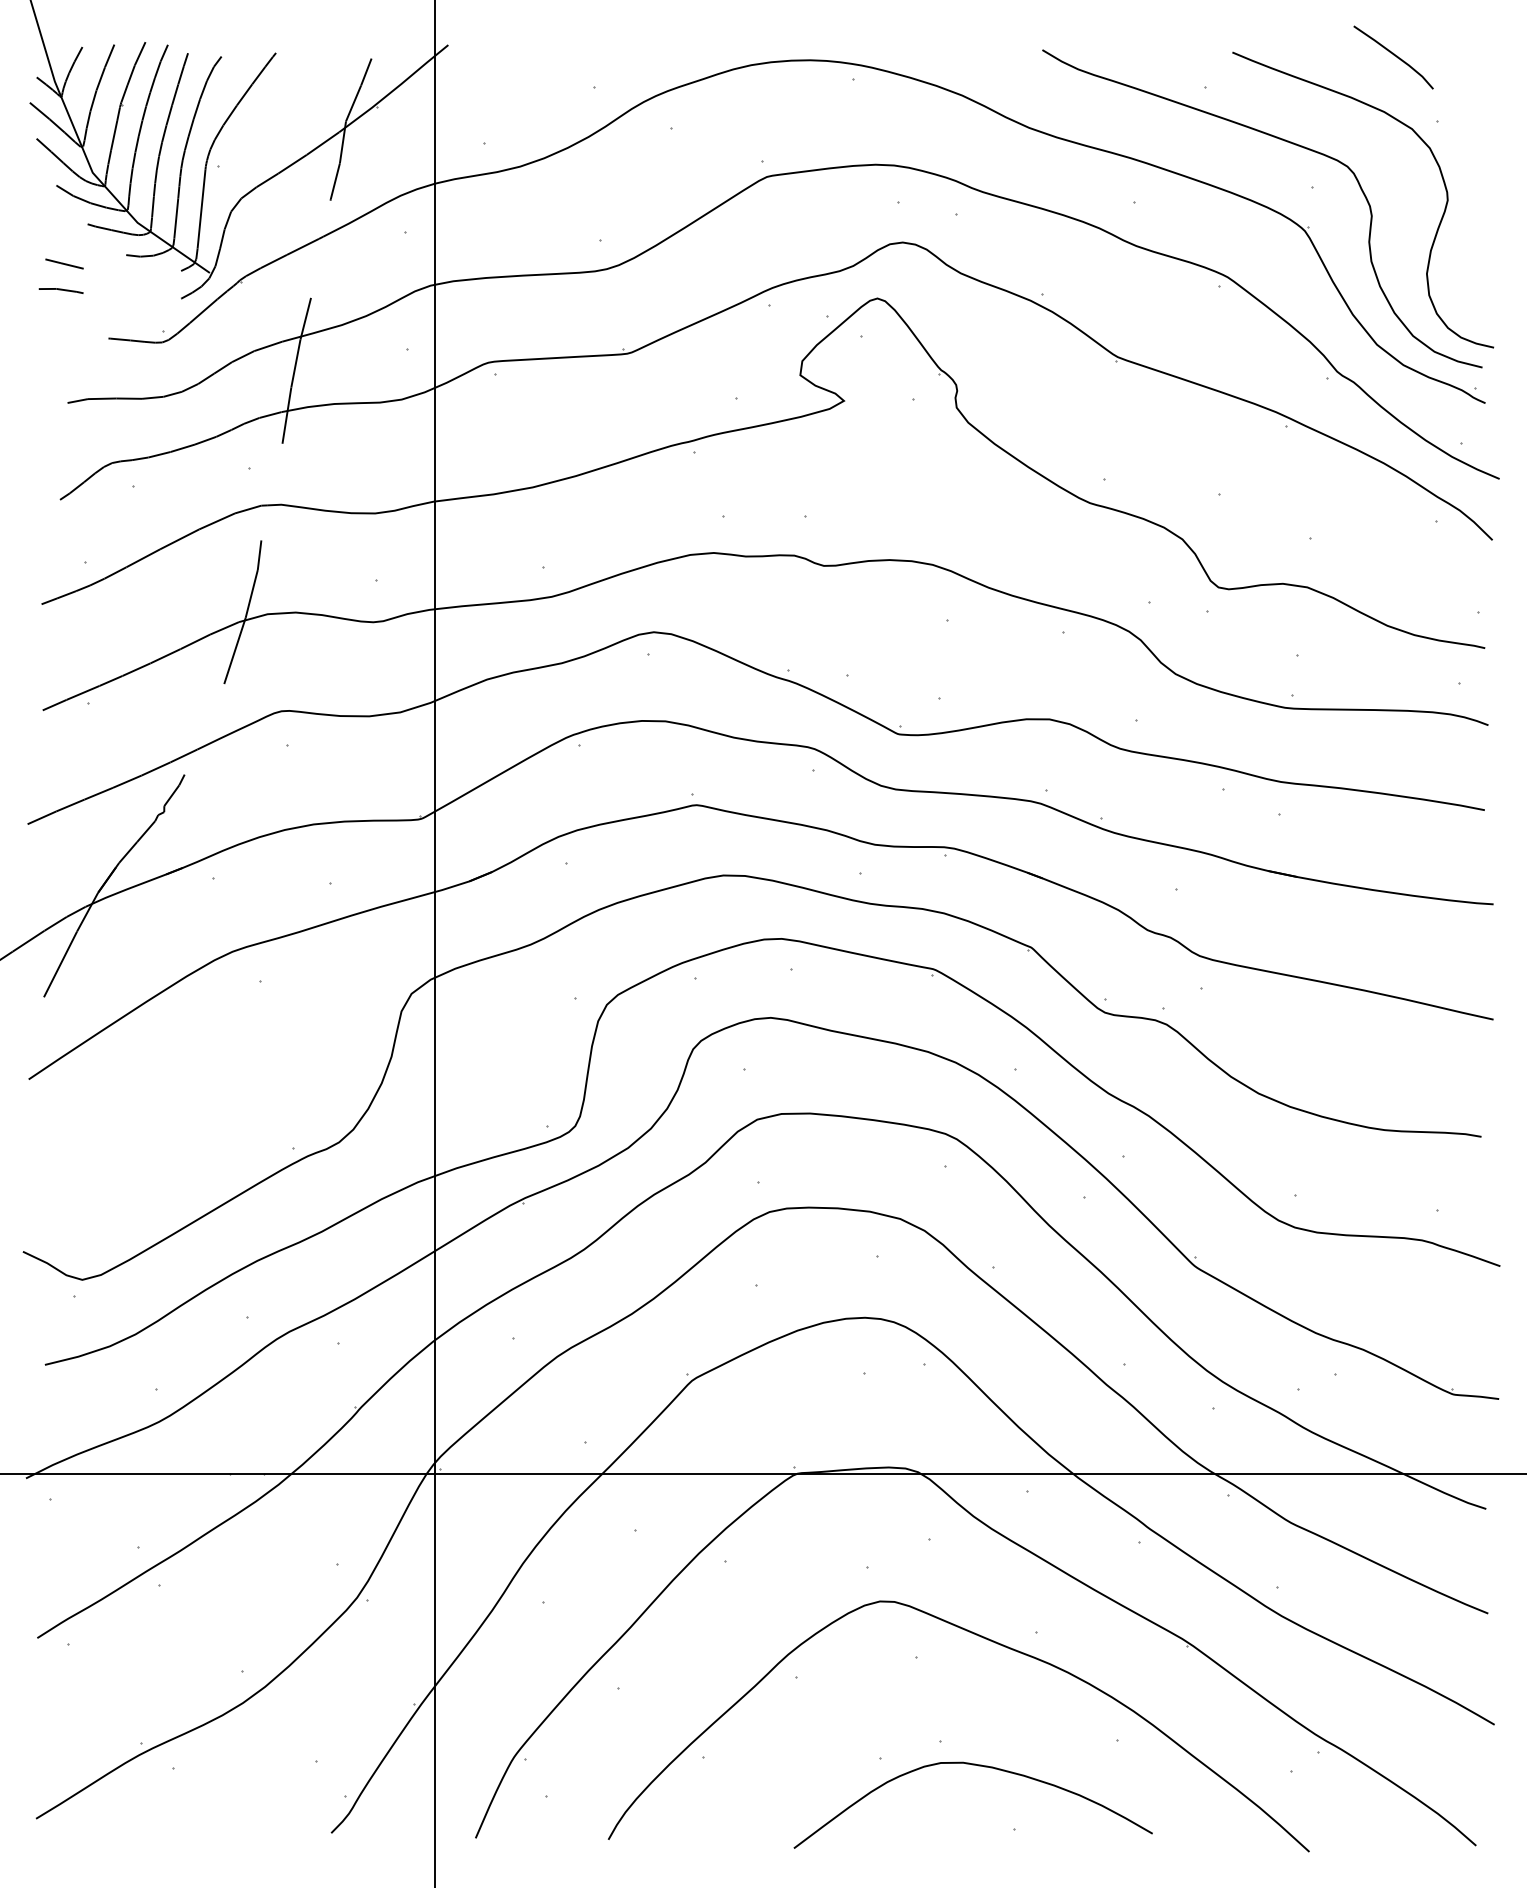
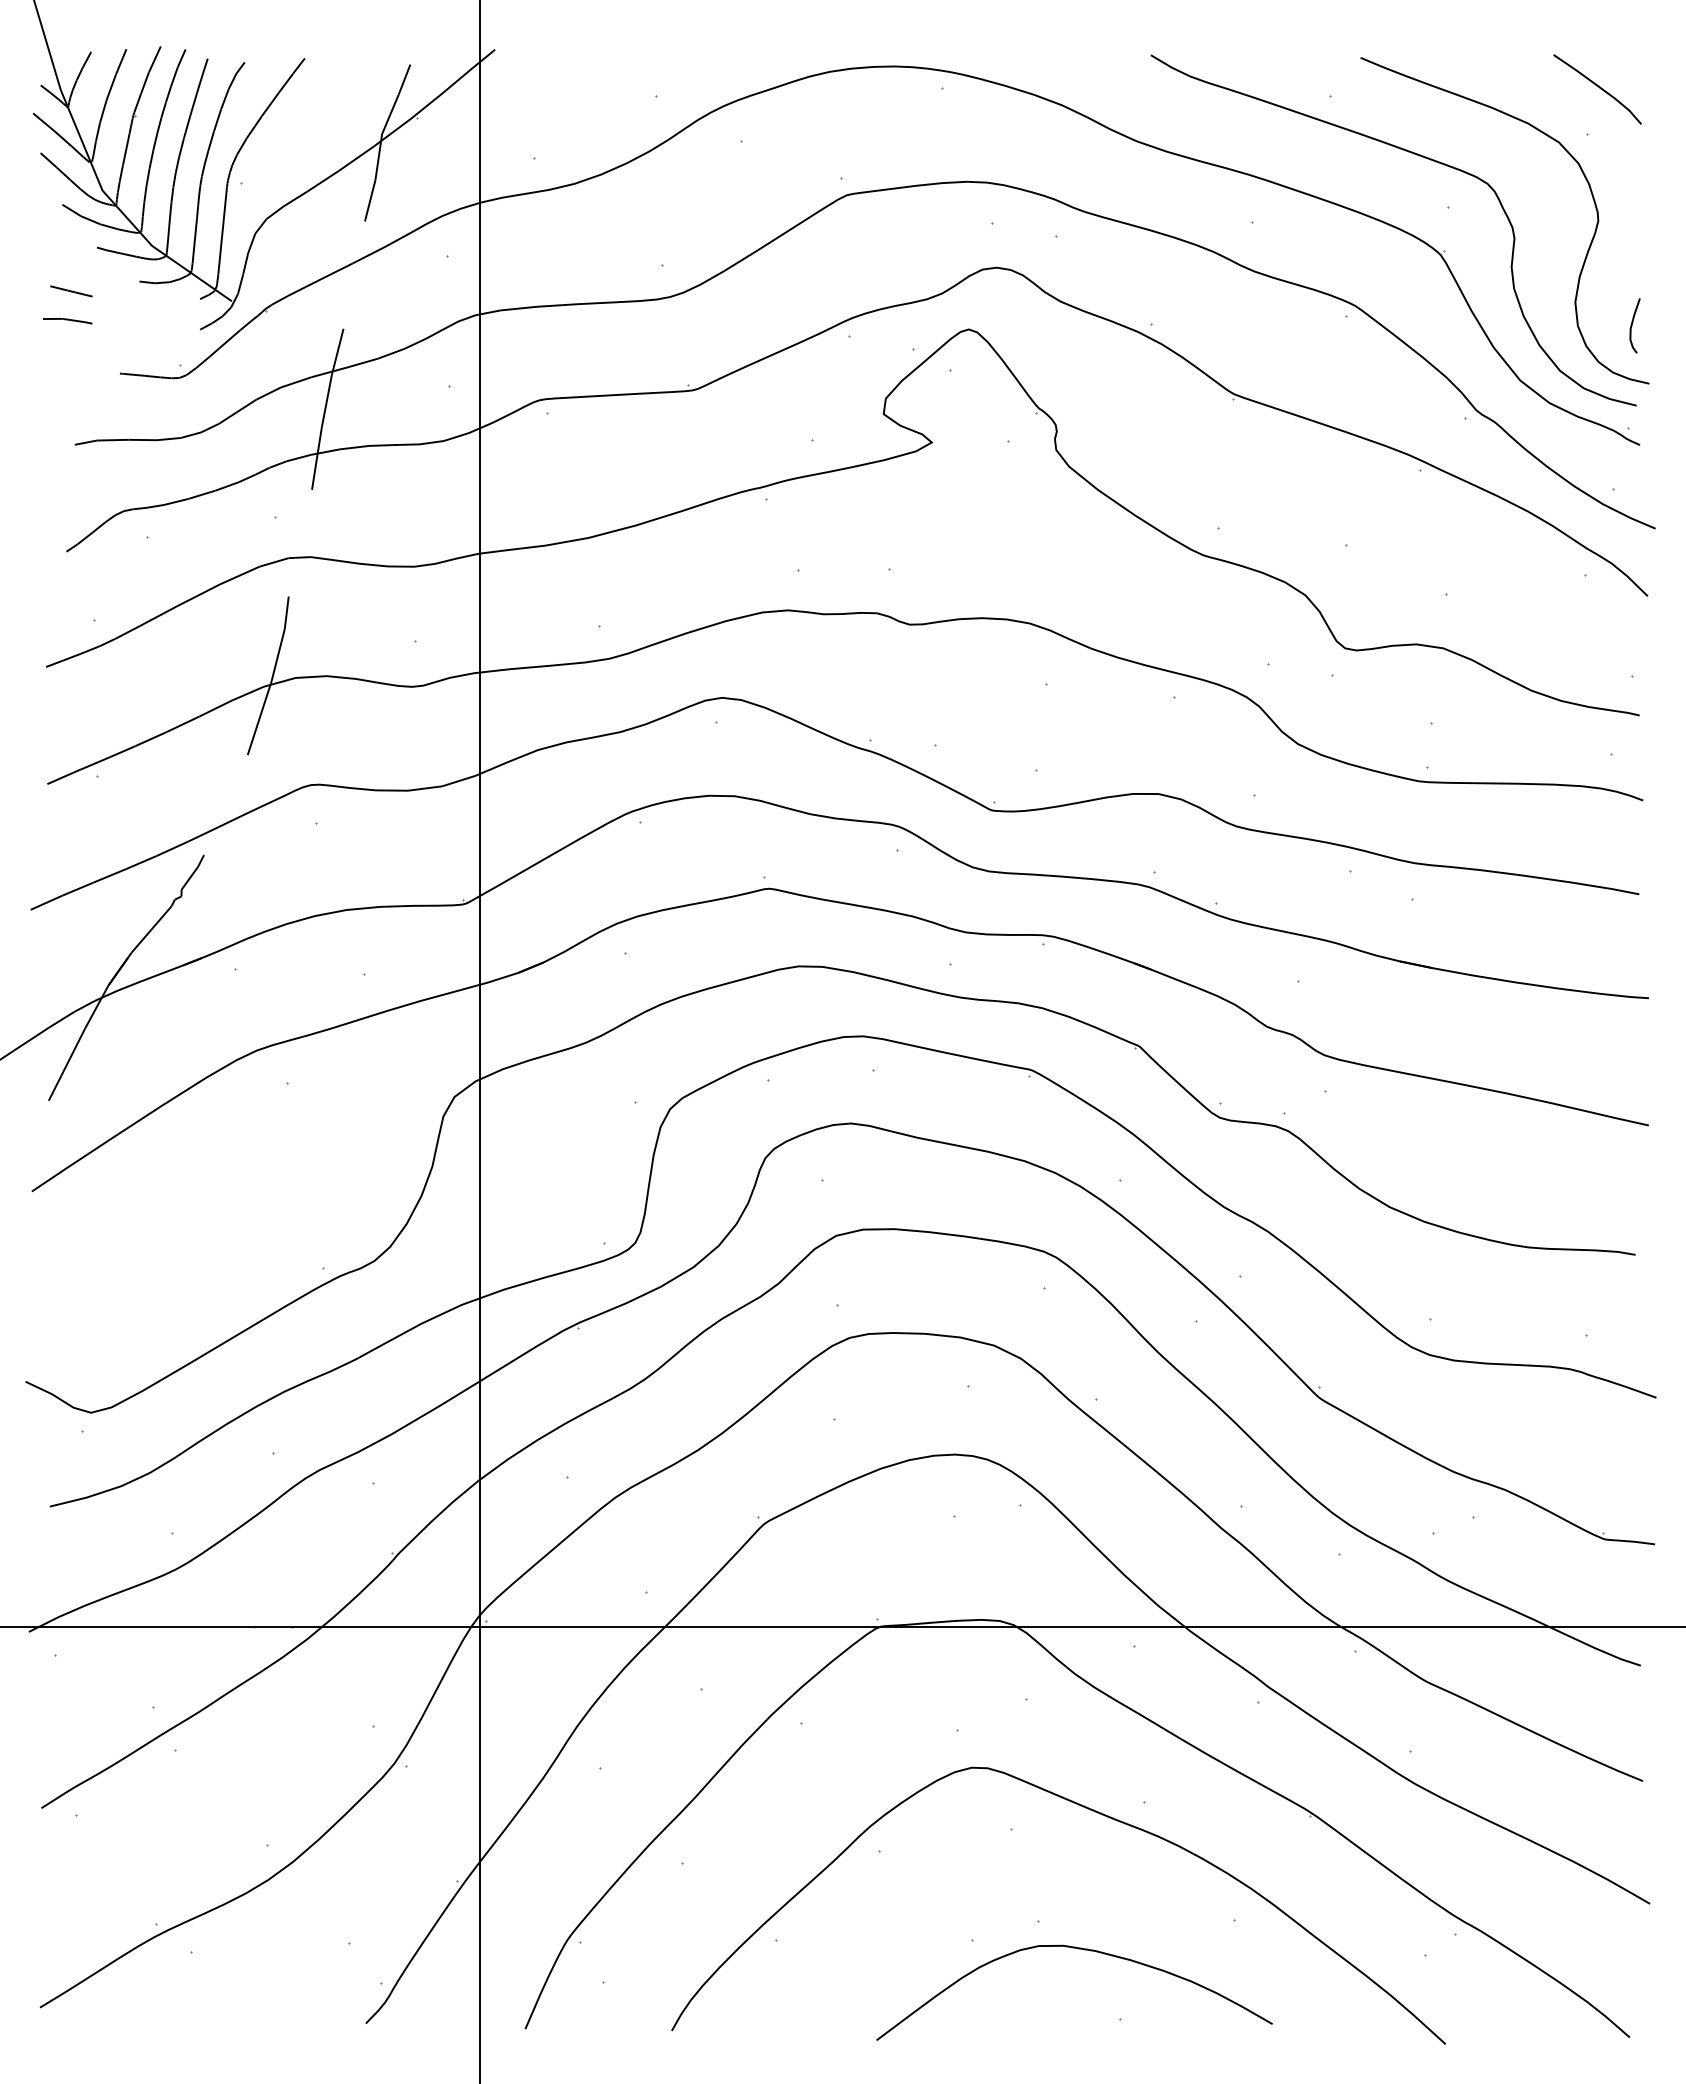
curve: (1394, 55) -> (1598, 87), moved
curve: (1478, 294) -> (1632, 325), added

